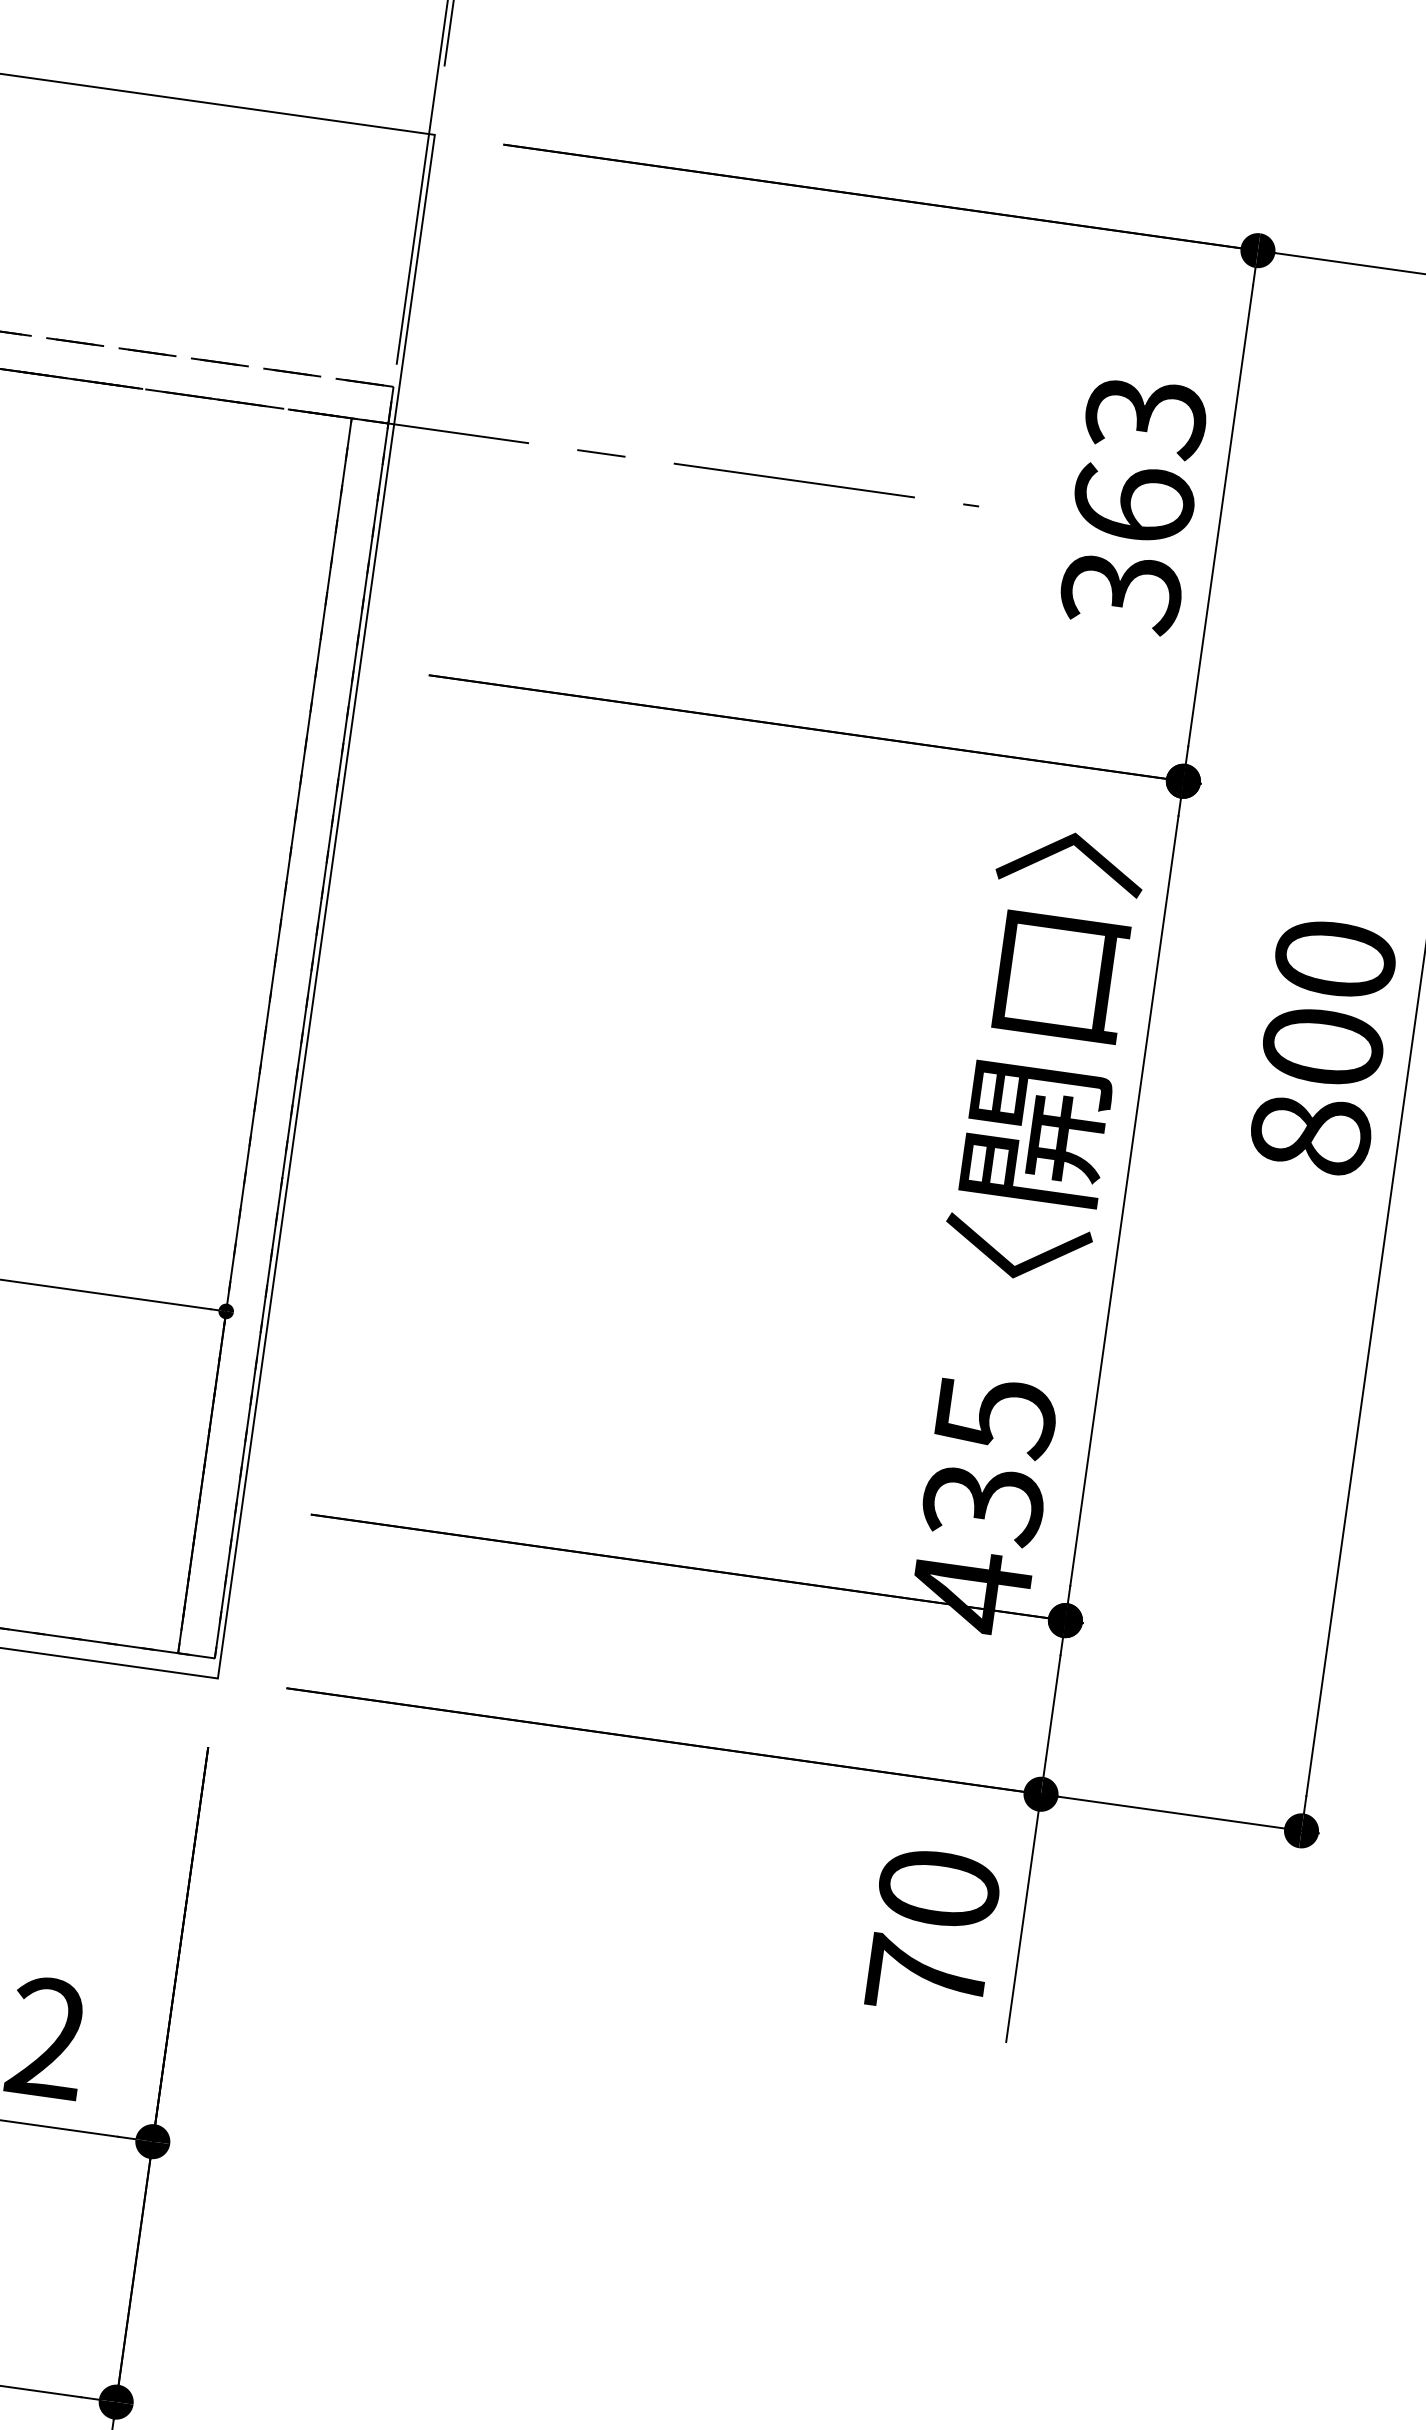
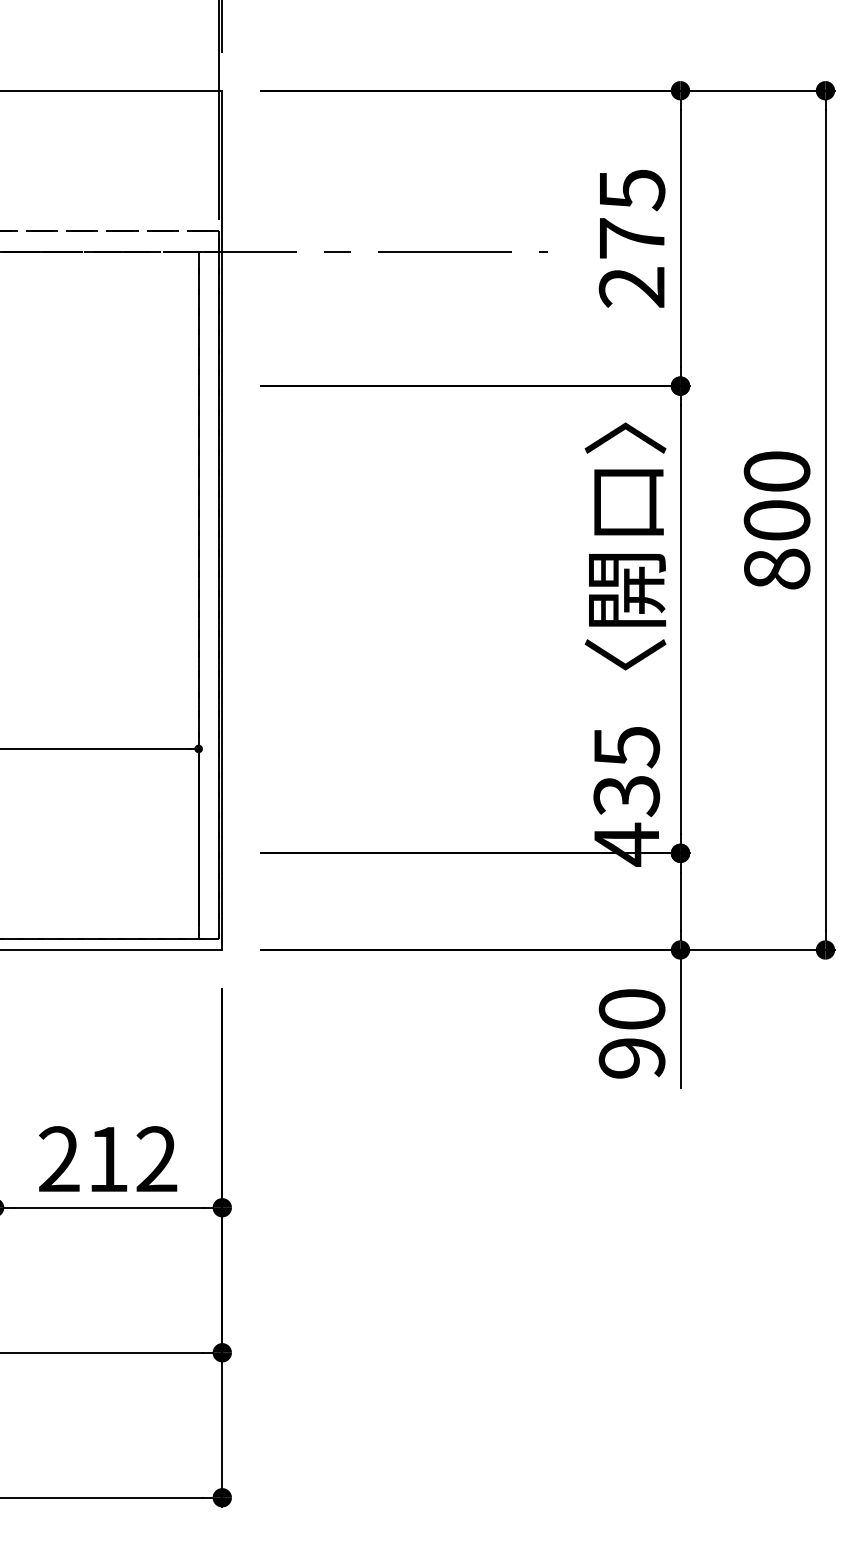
text: (1132, 503) -> (631, 238), 363 -> 275
text: (925, 1975) -> (631, 1057), 70 -> 90

